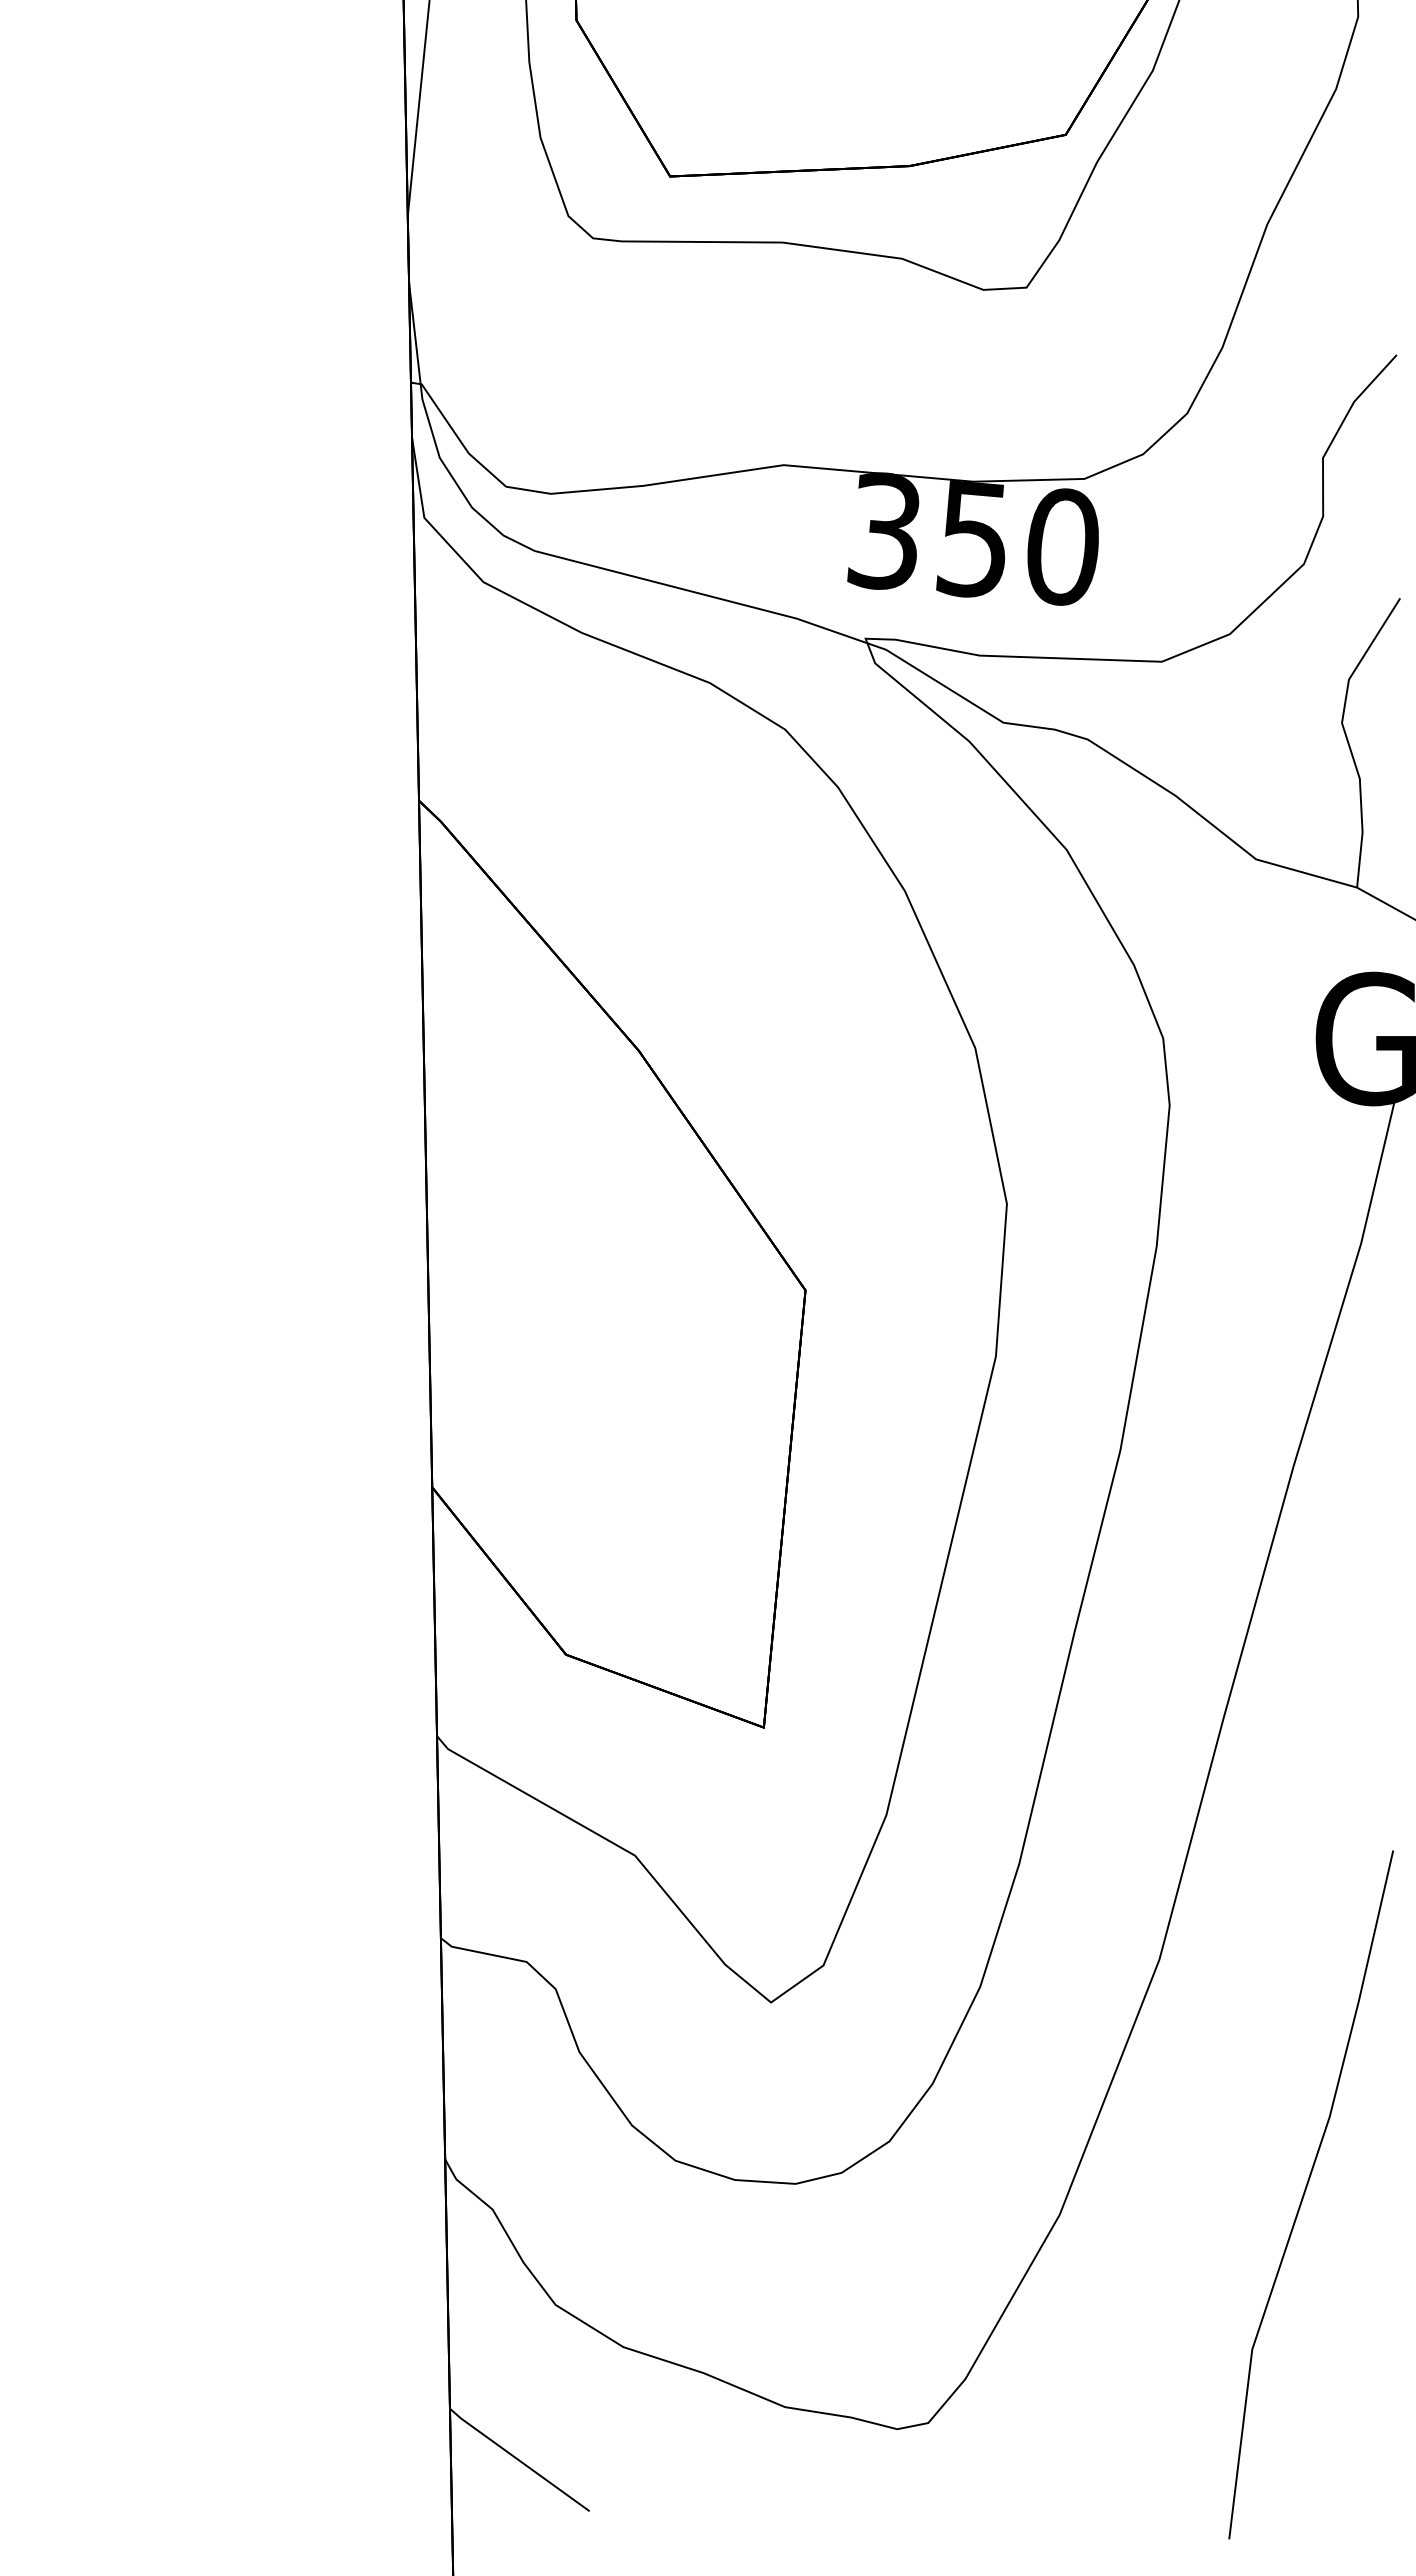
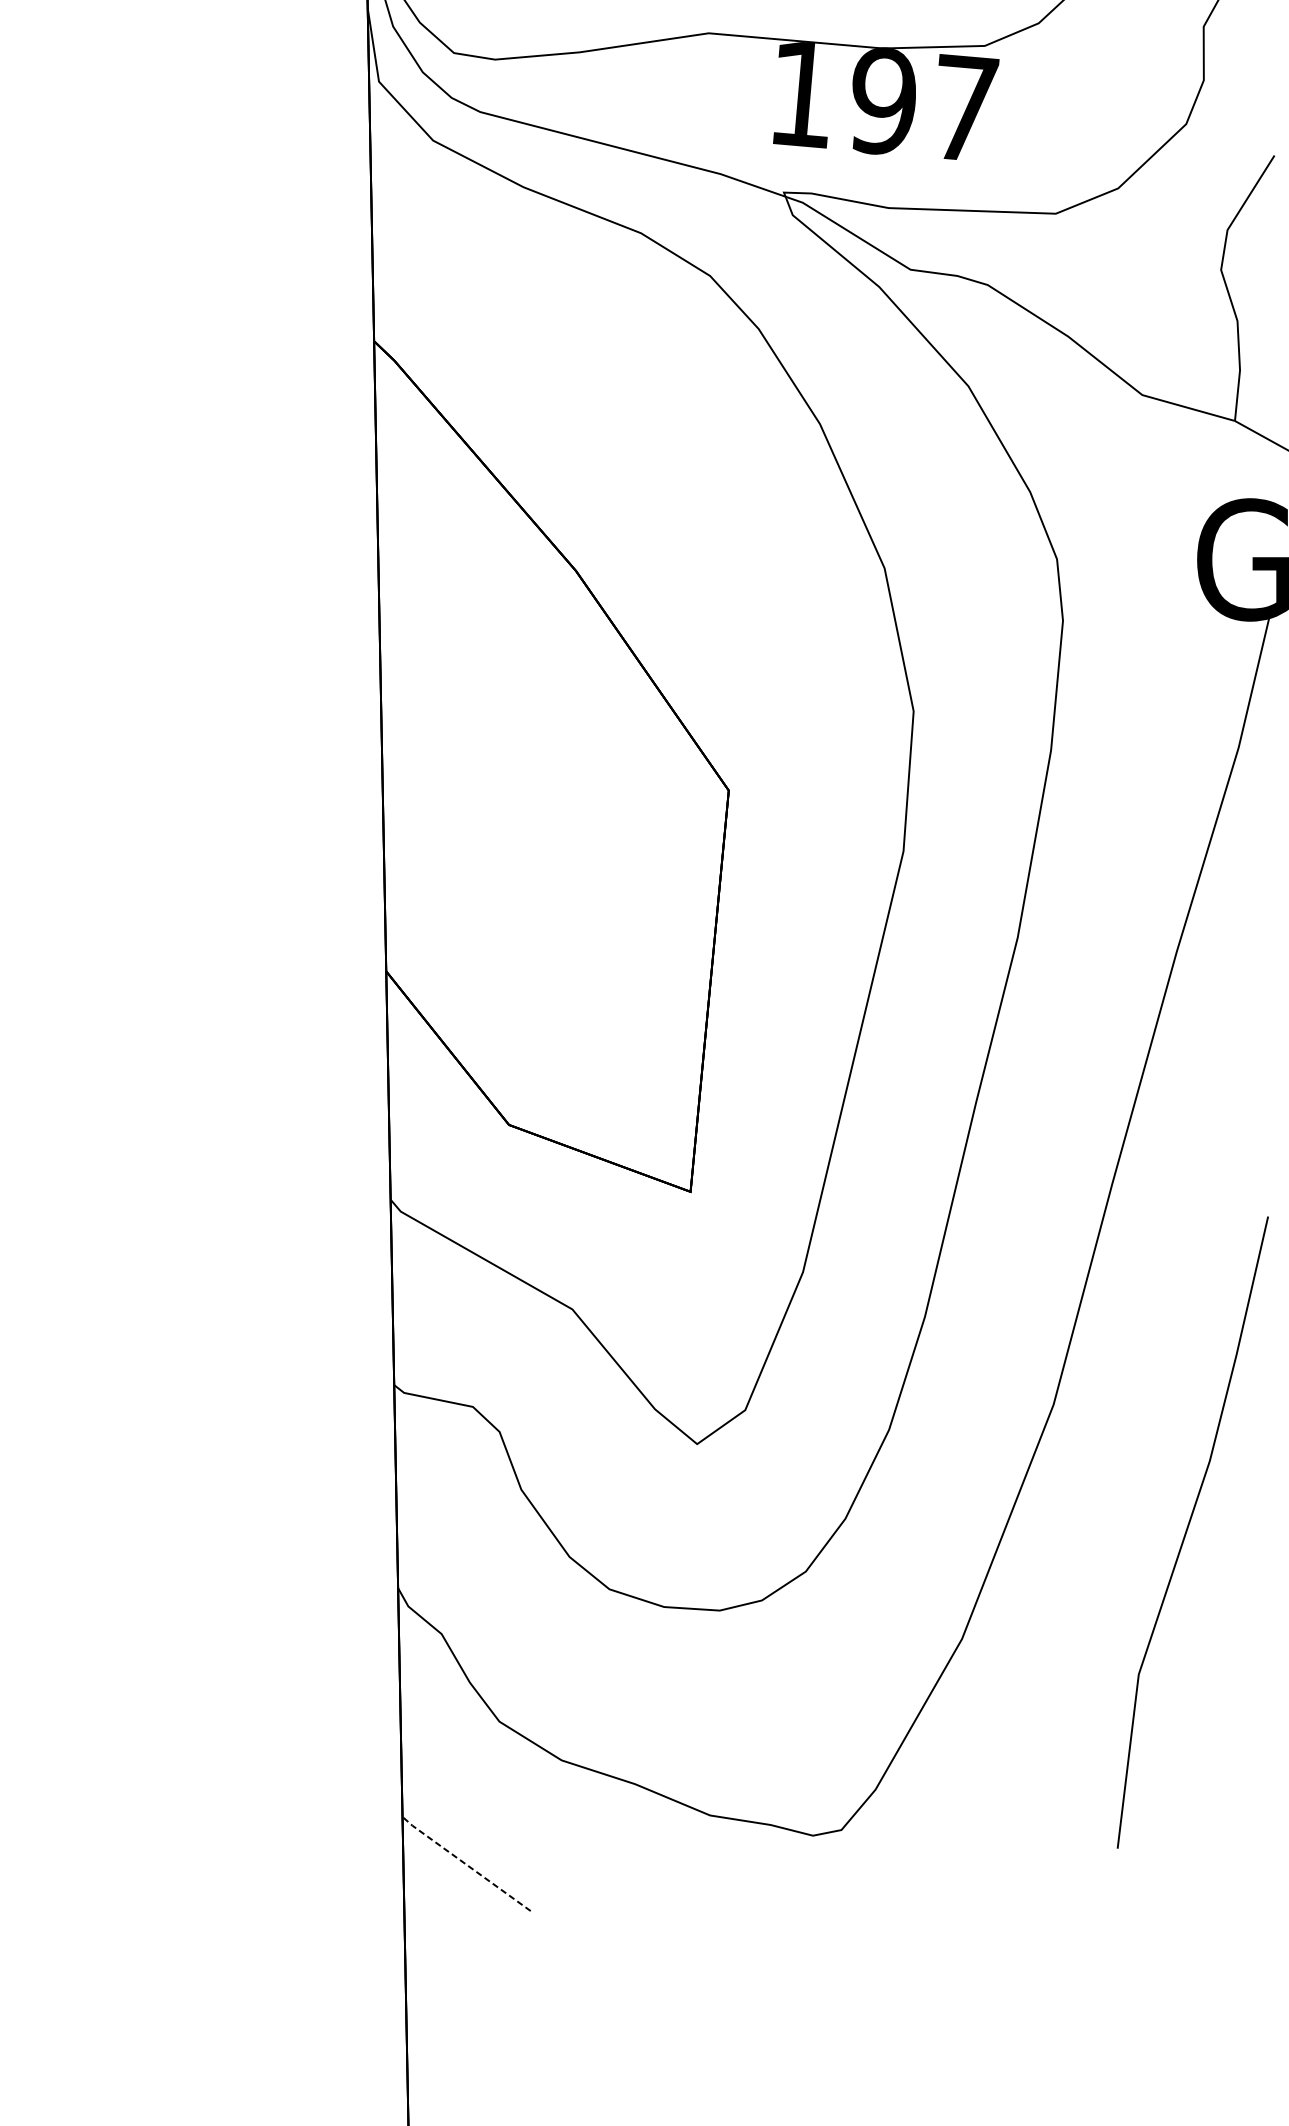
text: (973, 538) -> (882, 100), 350 -> 197
line: (1305, 2193) -> (1187, 1531), moved
line: (518, 2459) -> (465, 1863), solid -> dashed

